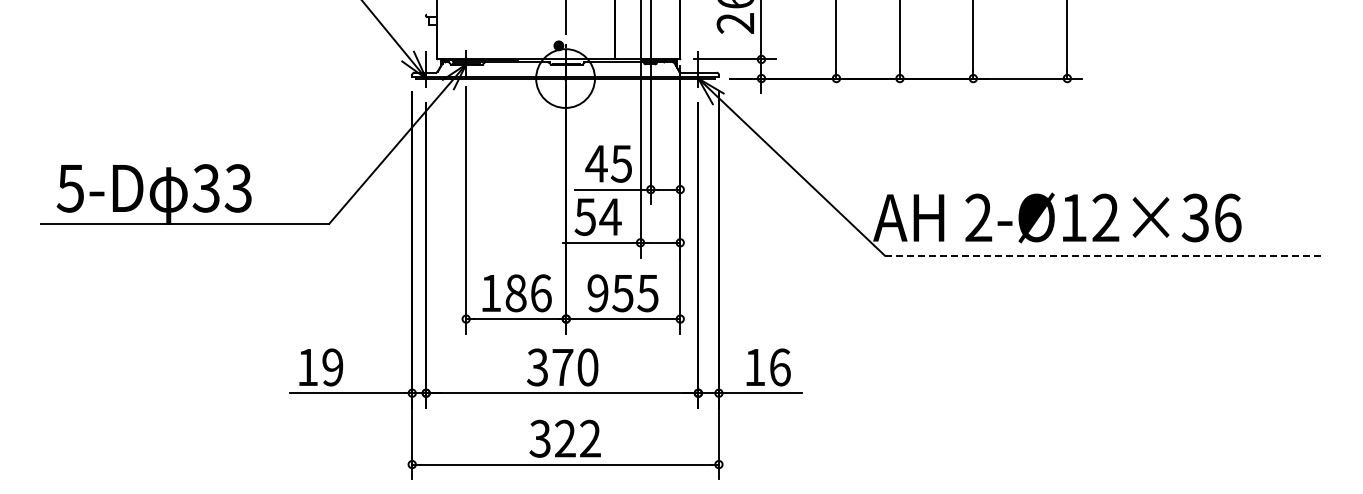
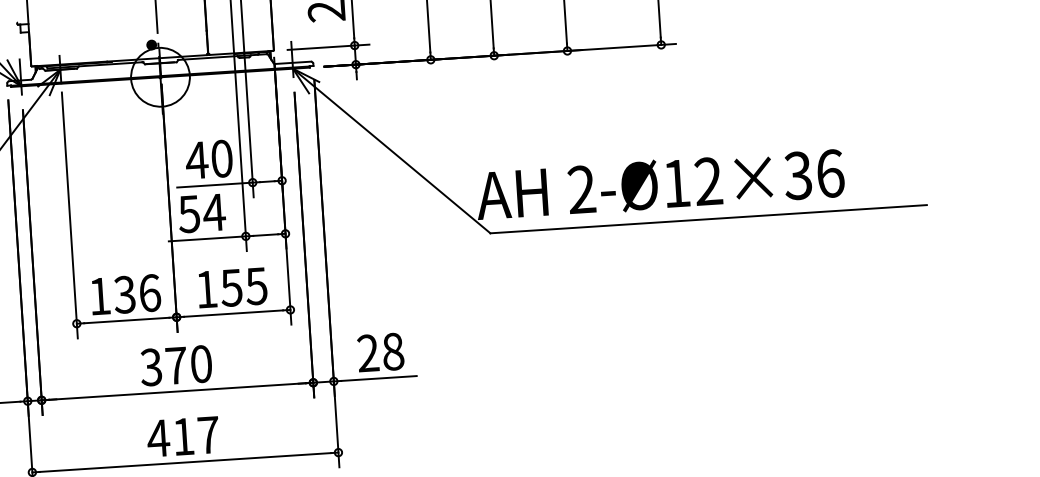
text: (621, 163) -> (221, 158), 45 -> 40
line: (1103, 255) -> (708, 219), dashed -> solid
text: (515, 293) -> (124, 295), 186 -> 136
text: (597, 293) -> (206, 289), 955 -> 155
text: (767, 367) -> (380, 352), 16 -> 28
text: (564, 438) -> (182, 436), 322 -> 417

